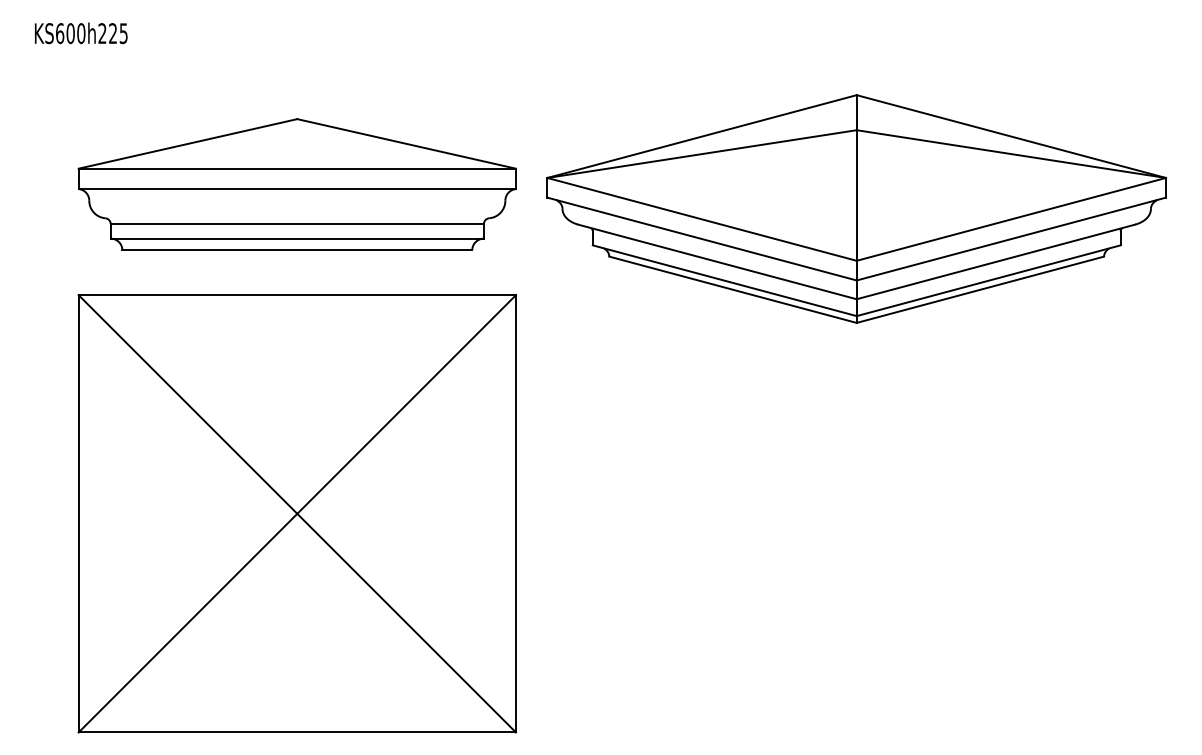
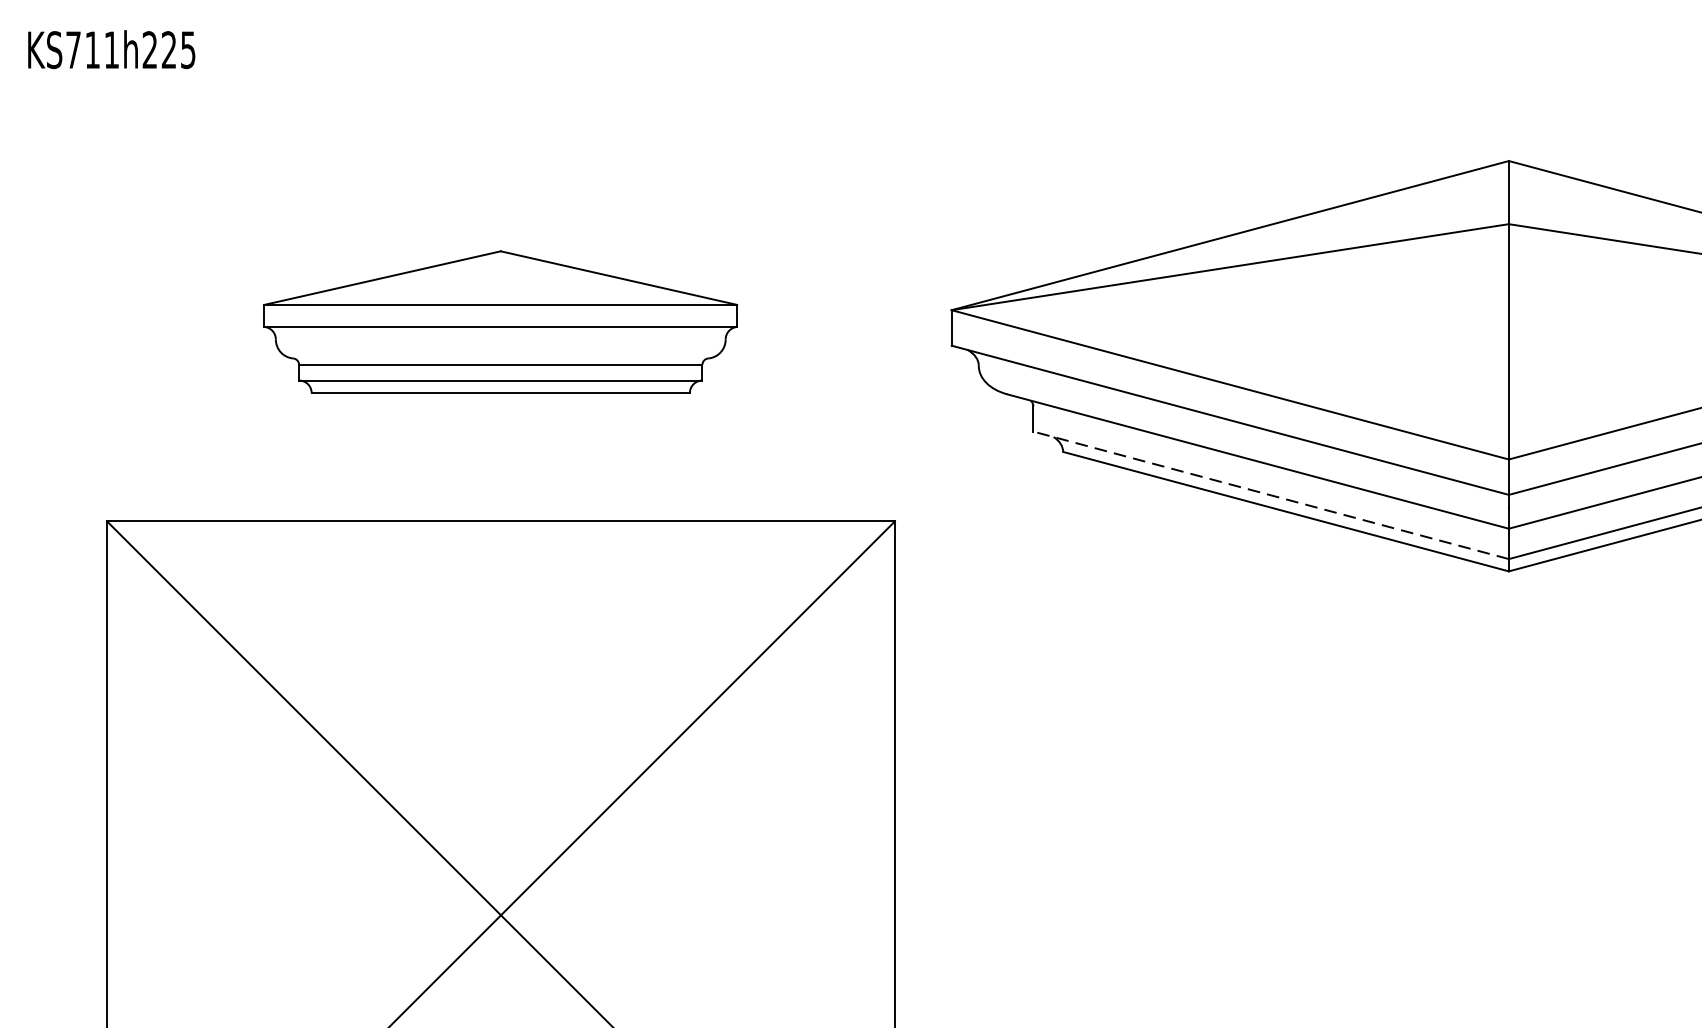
text: (70, 33) -> (92, 49), KS600h225 -> KS711h225
part: (296, 184) -> (499, 321), size x0.6
line: (724, 280) -> (1270, 494), solid -> dashed

